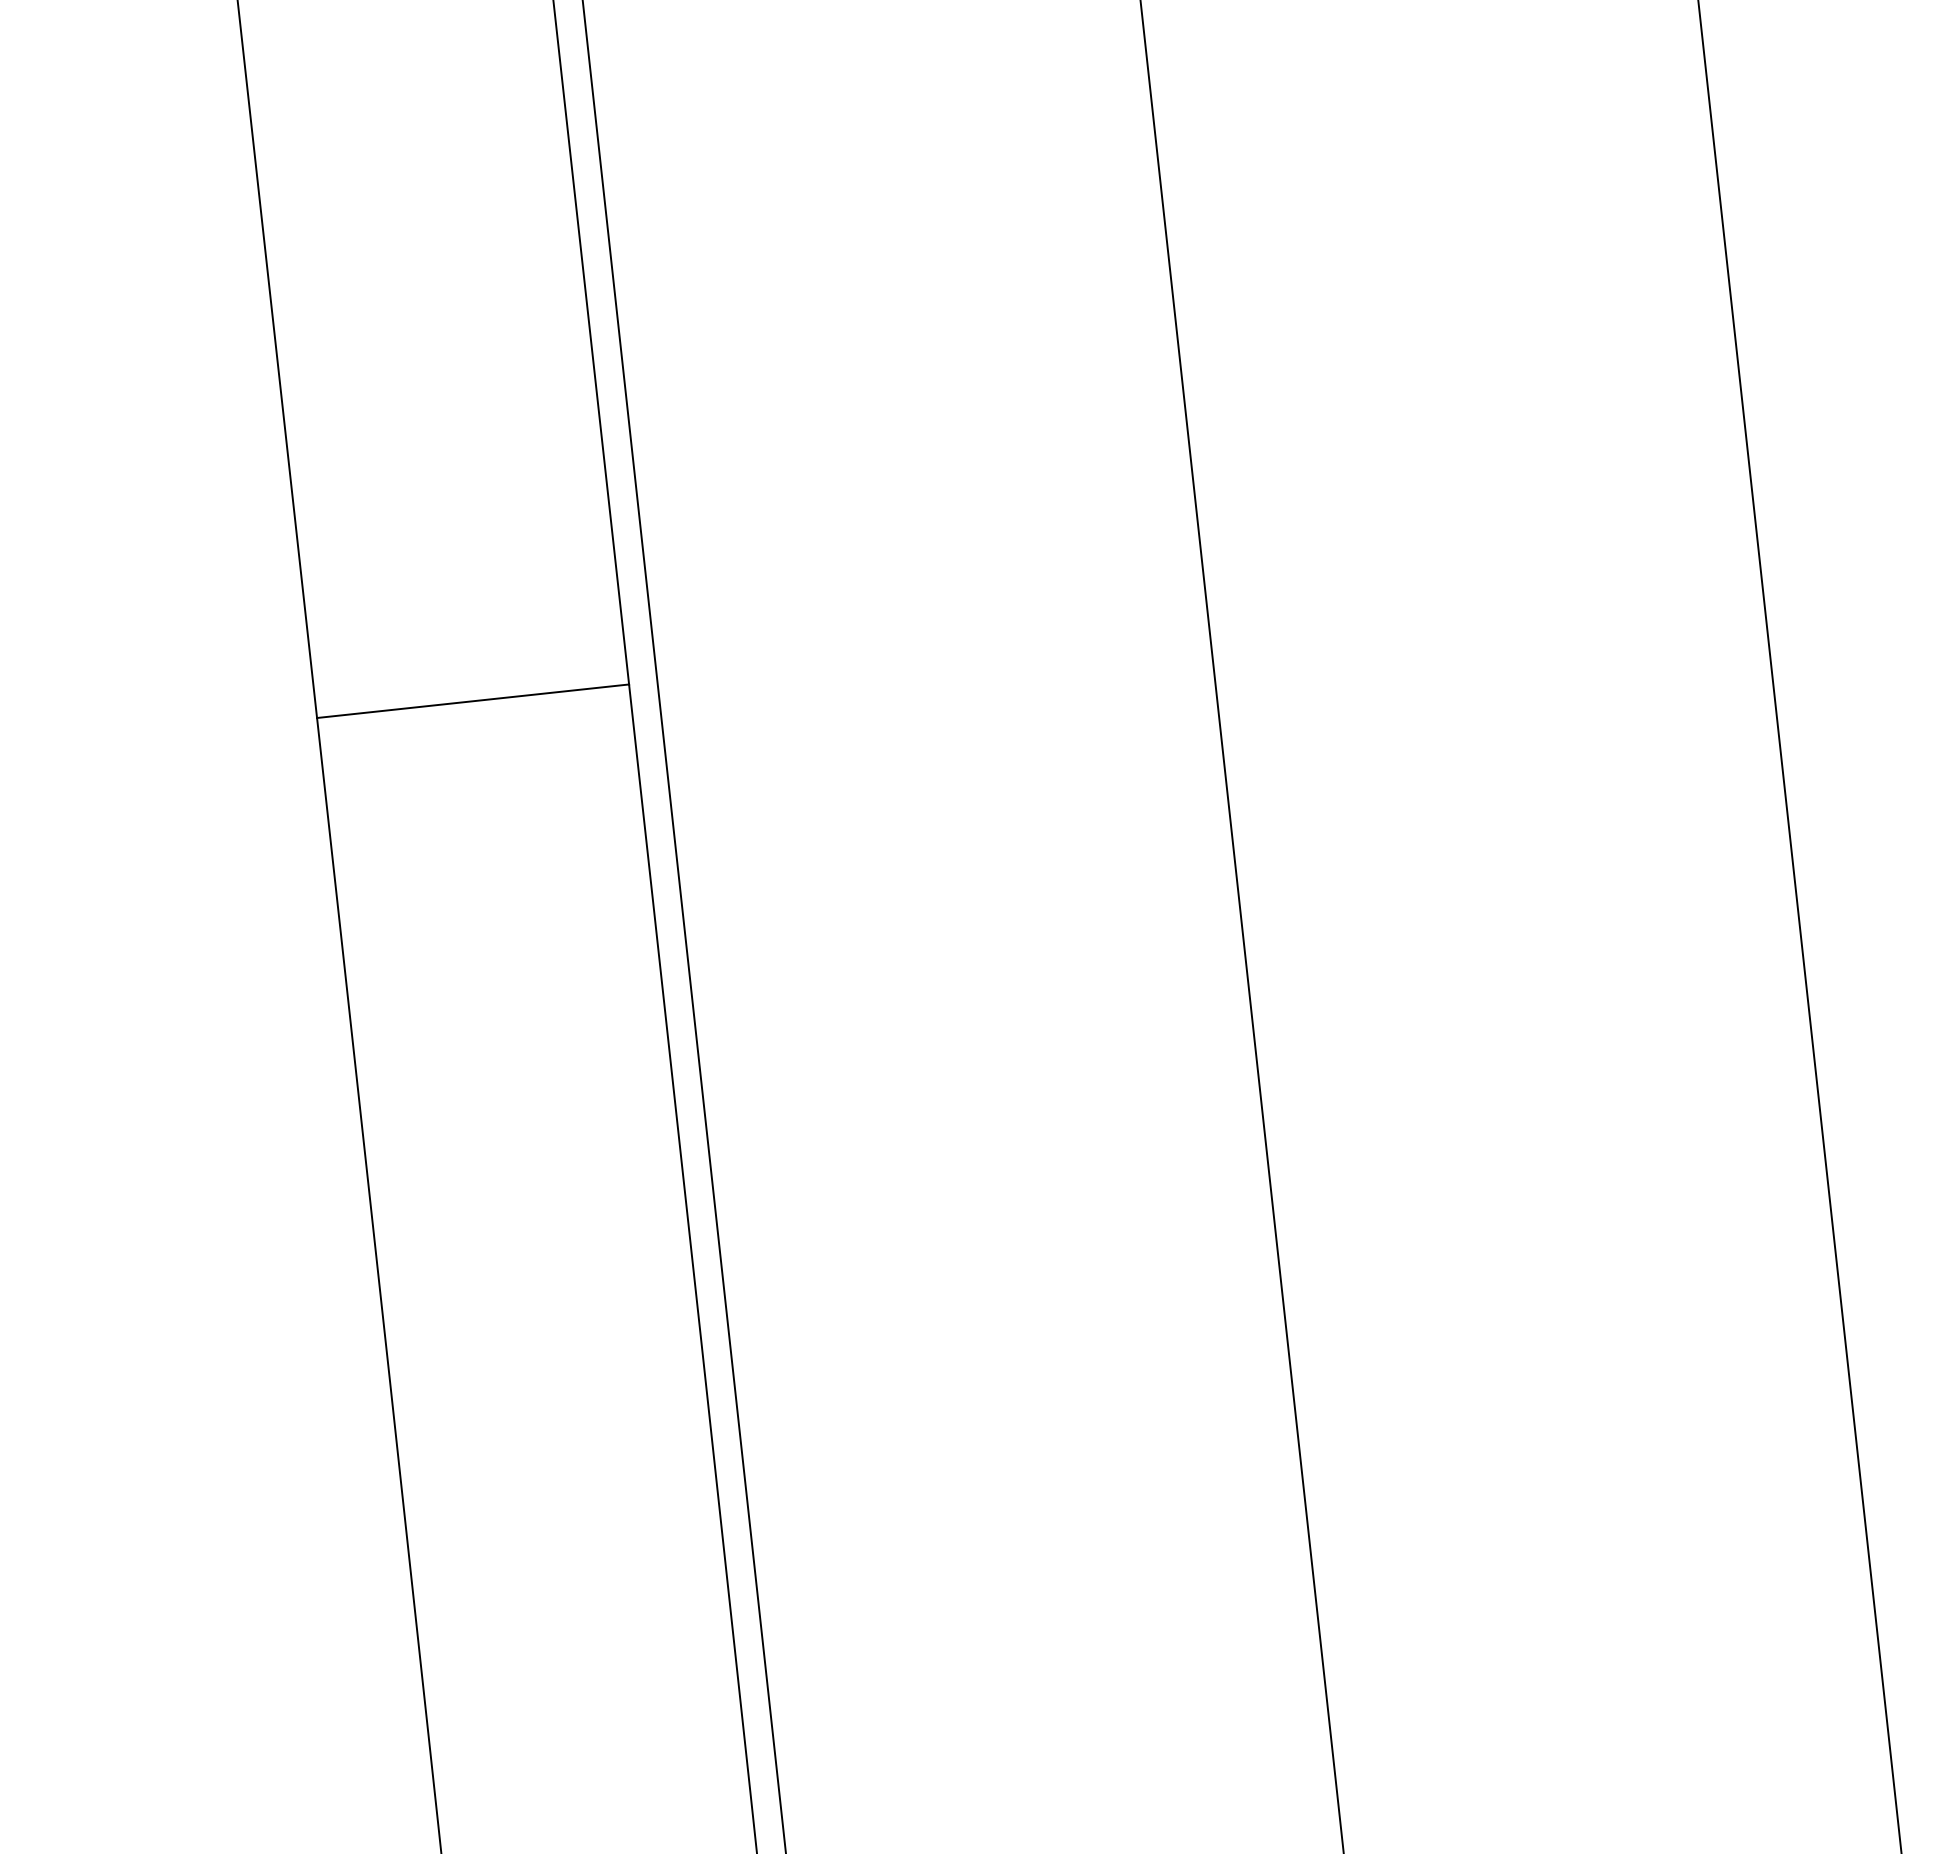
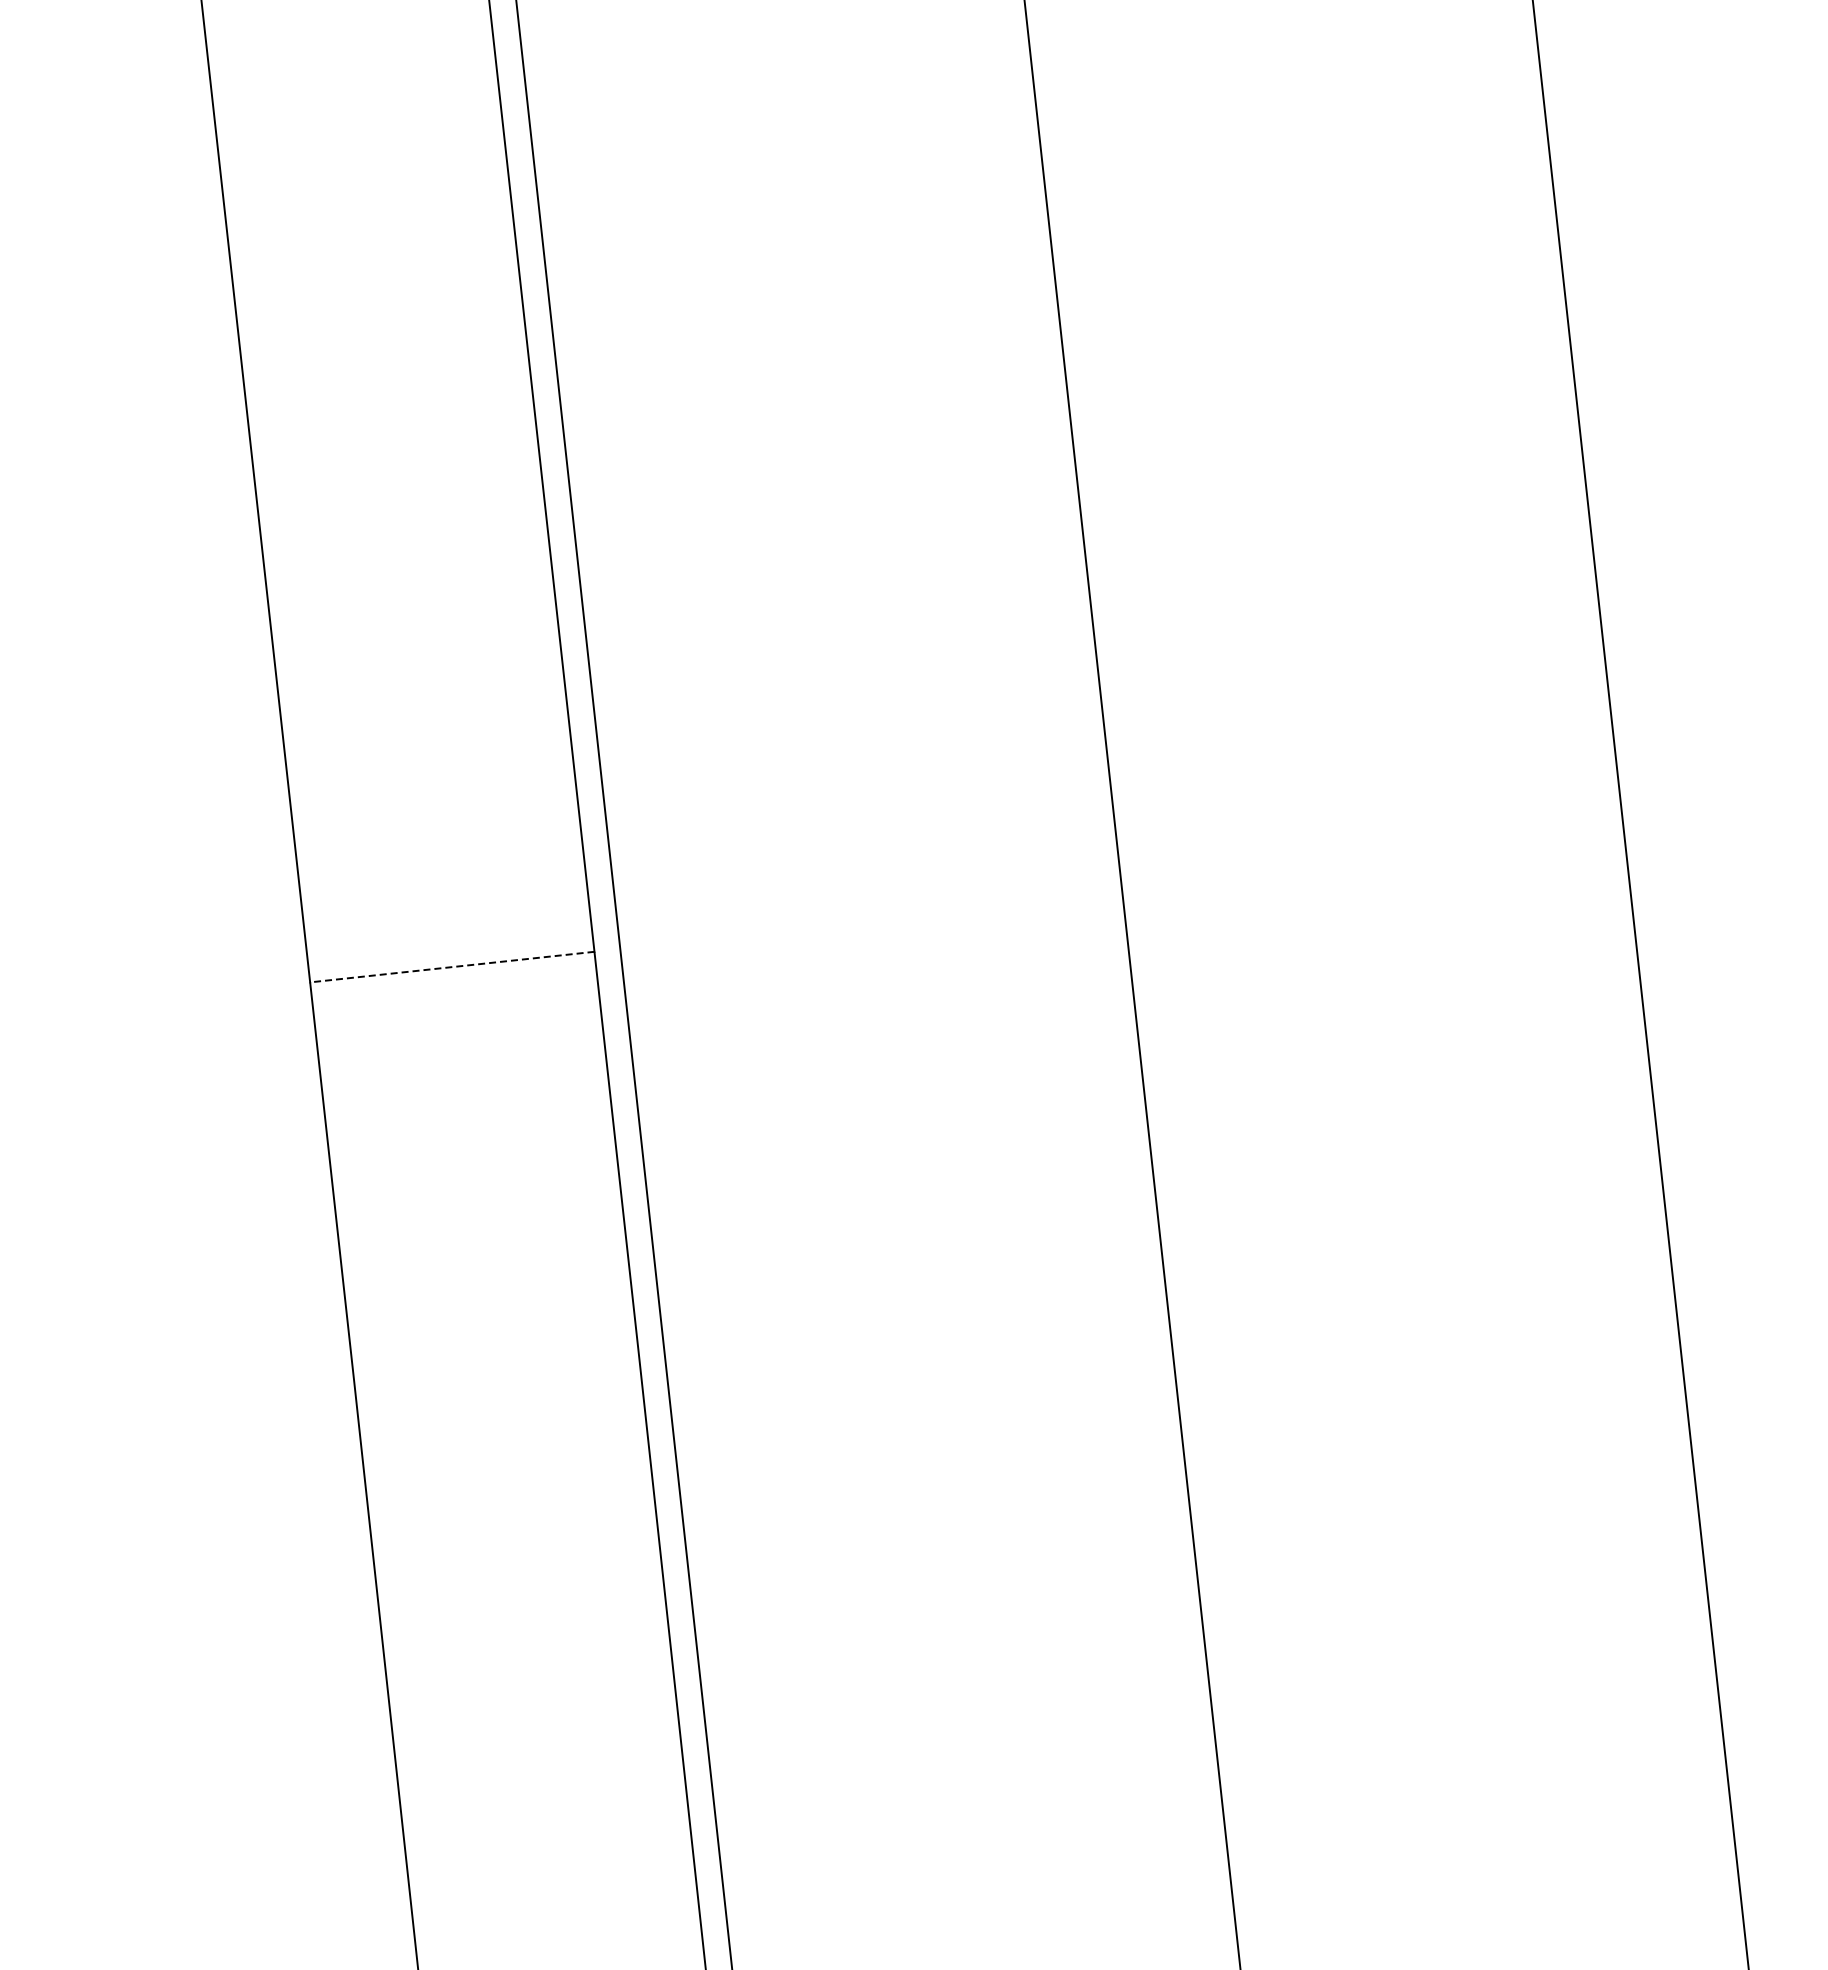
line: (473, 701) -> (452, 967), solid -> dashed

